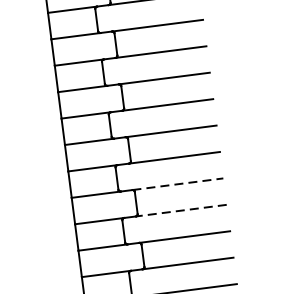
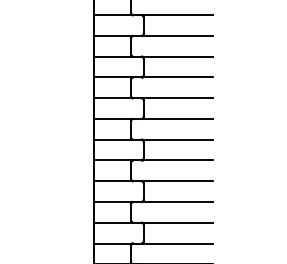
line: (177, 184) -> (177, 181), dashed -> solid
line: (181, 211) -> (177, 202), dashed -> solid

